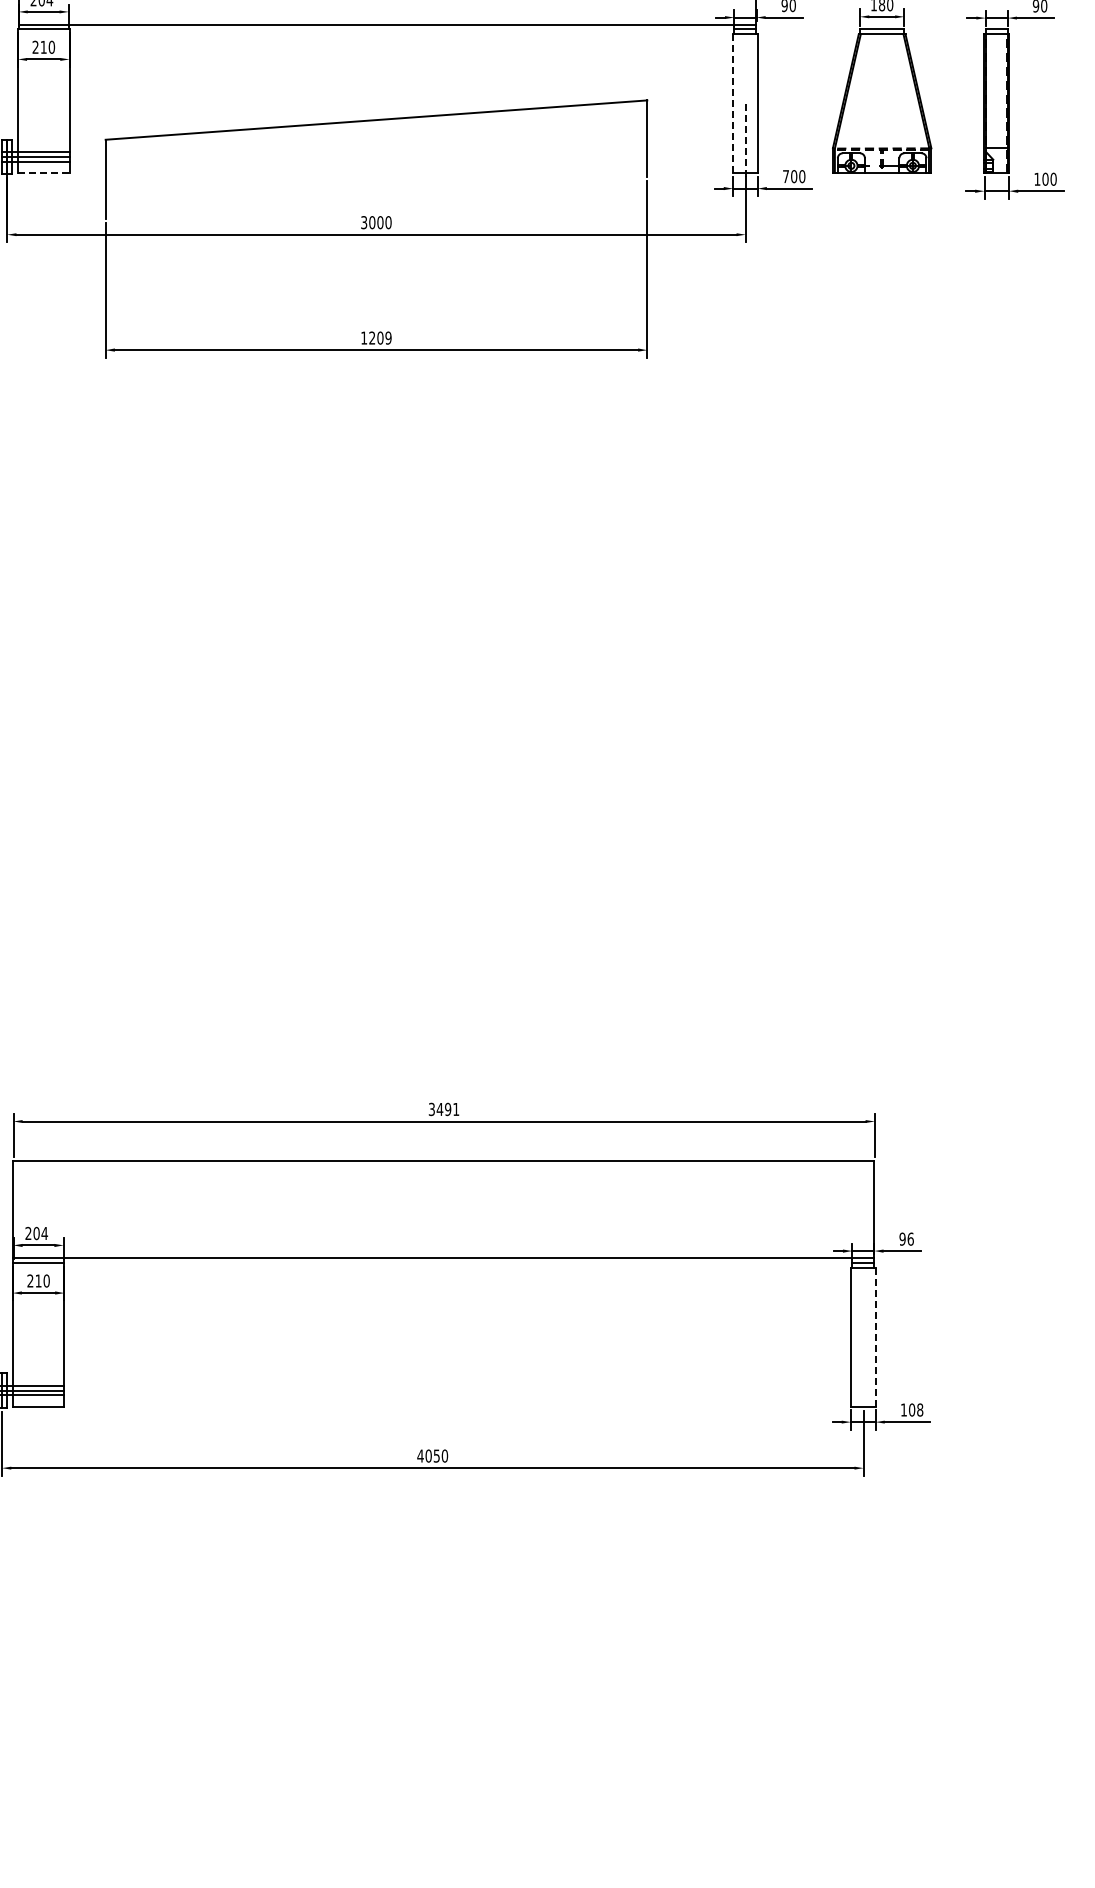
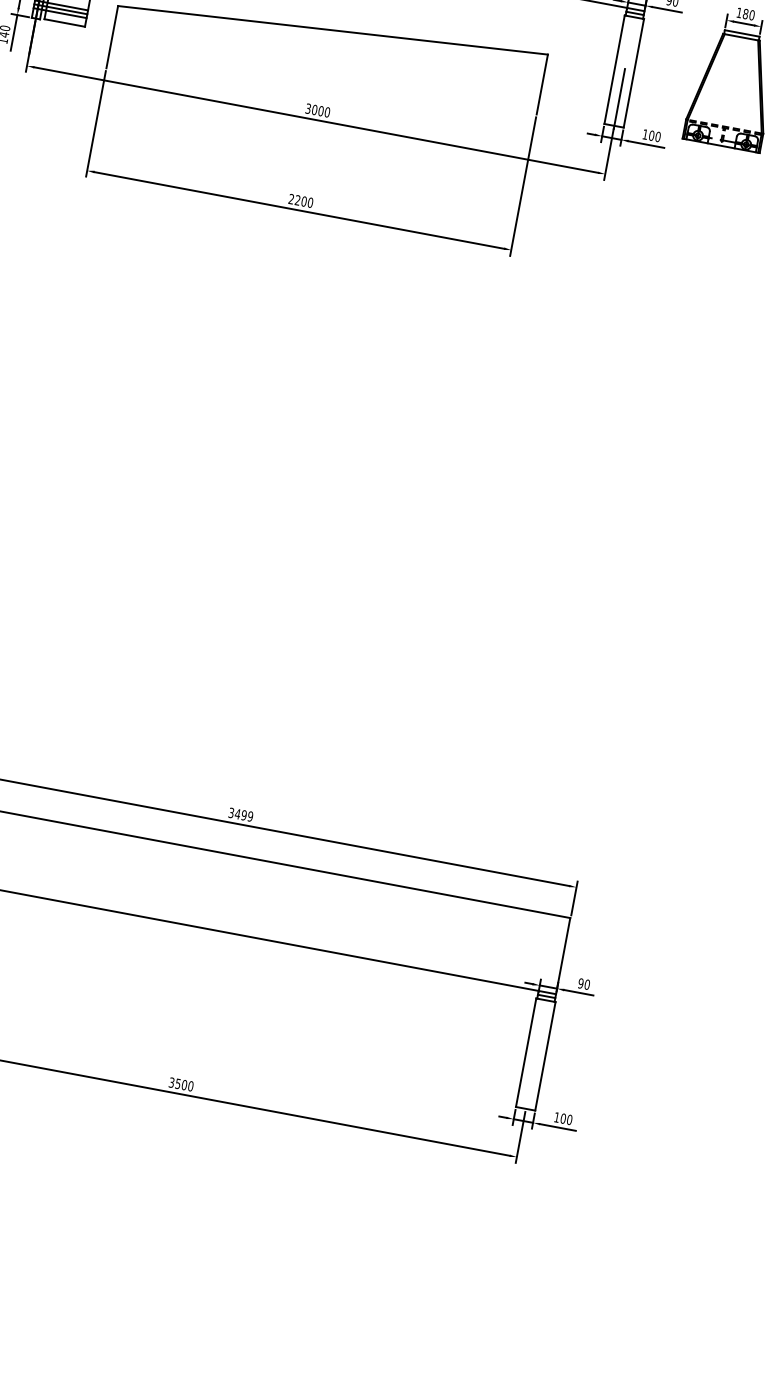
line: (733, 103) -> (614, 69), dashed -> solid
line: (745, 138) -> (619, 98), dashed -> solid
line: (43, 173) -> (64, 23), dashed -> solid
text: (785, 176) -> (644, 134), 700 -> 100
text: (376, 337) -> (301, 200), 1209 -> 2200
text: (456, 1109) -> (250, 816), 3491 -> 3499
text: (910, 1238) -> (587, 984), 96 -> 90
line: (875, 1336) -> (545, 1055), dashed -> solid
text: (920, 1409) -> (570, 1119), 108 -> 100
text: (428, 1455) -> (178, 1083), 4050 -> 3500

